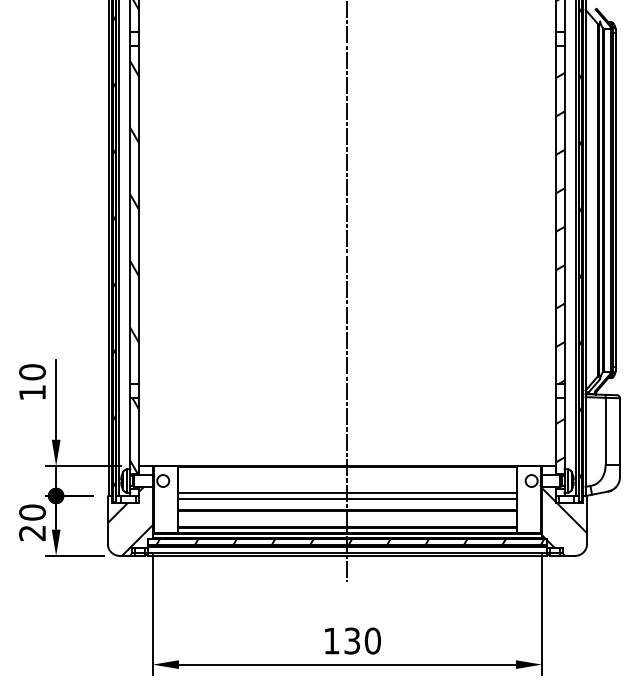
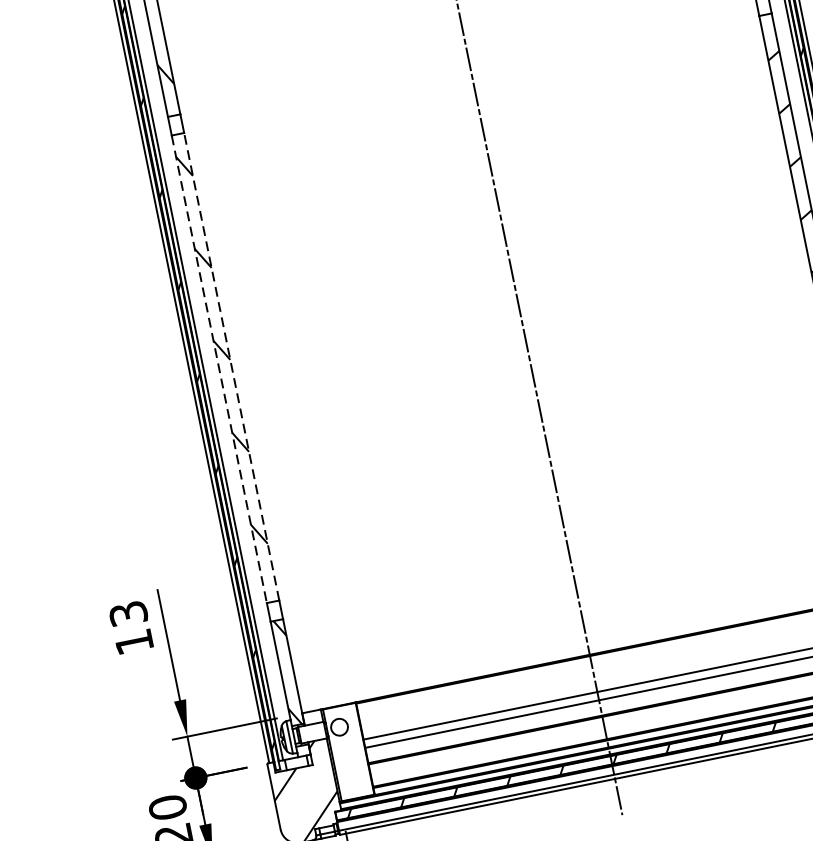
line: (139, 214) -> (231, 365), solid -> dashed
line: (130, 215) -> (219, 369), solid -> dashed
text: (32, 372) -> (128, 614), 10 -> 13

